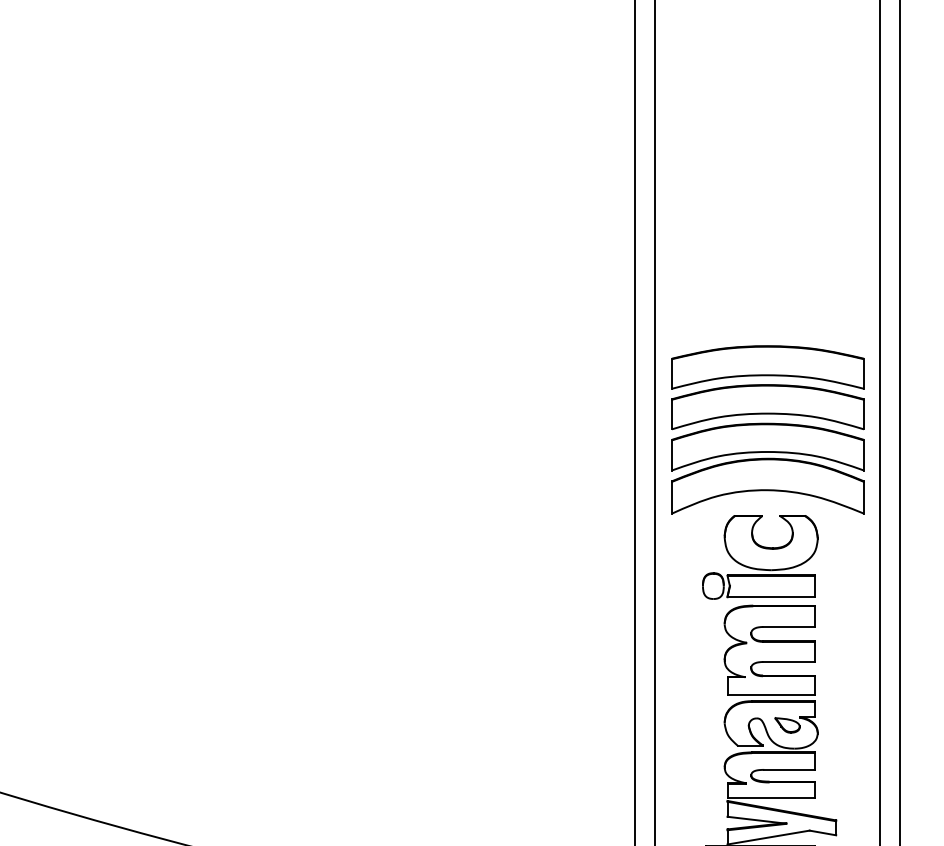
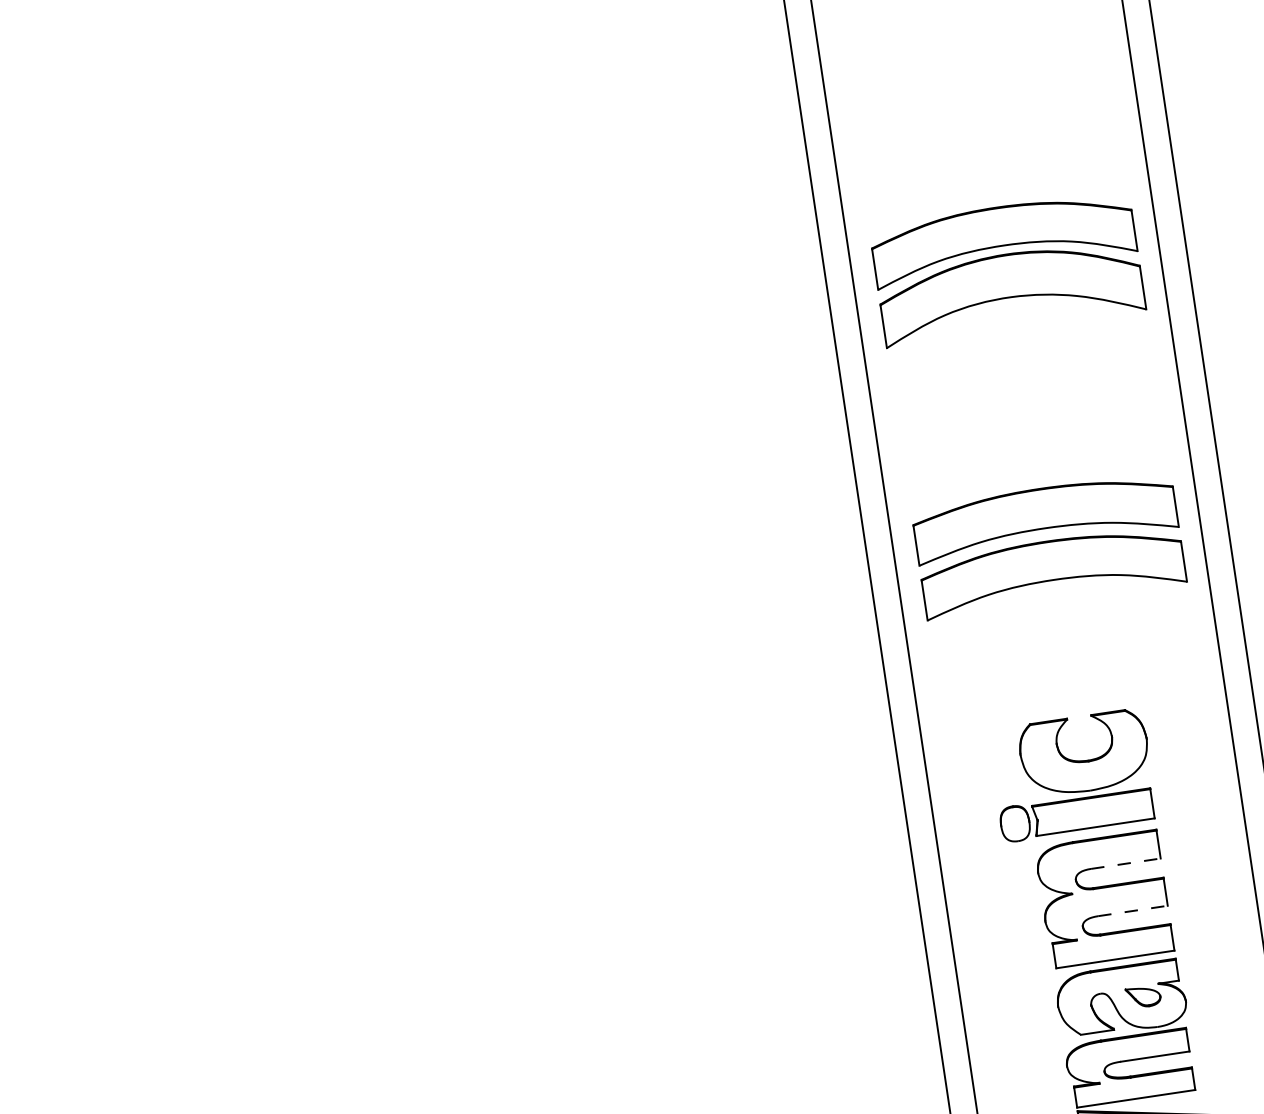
part: (767, 468) -> (1006, 267), moved
line: (789, 626) -> (1126, 863), solid -> dashed
line: (789, 661) -> (1133, 910), solid -> dashed

